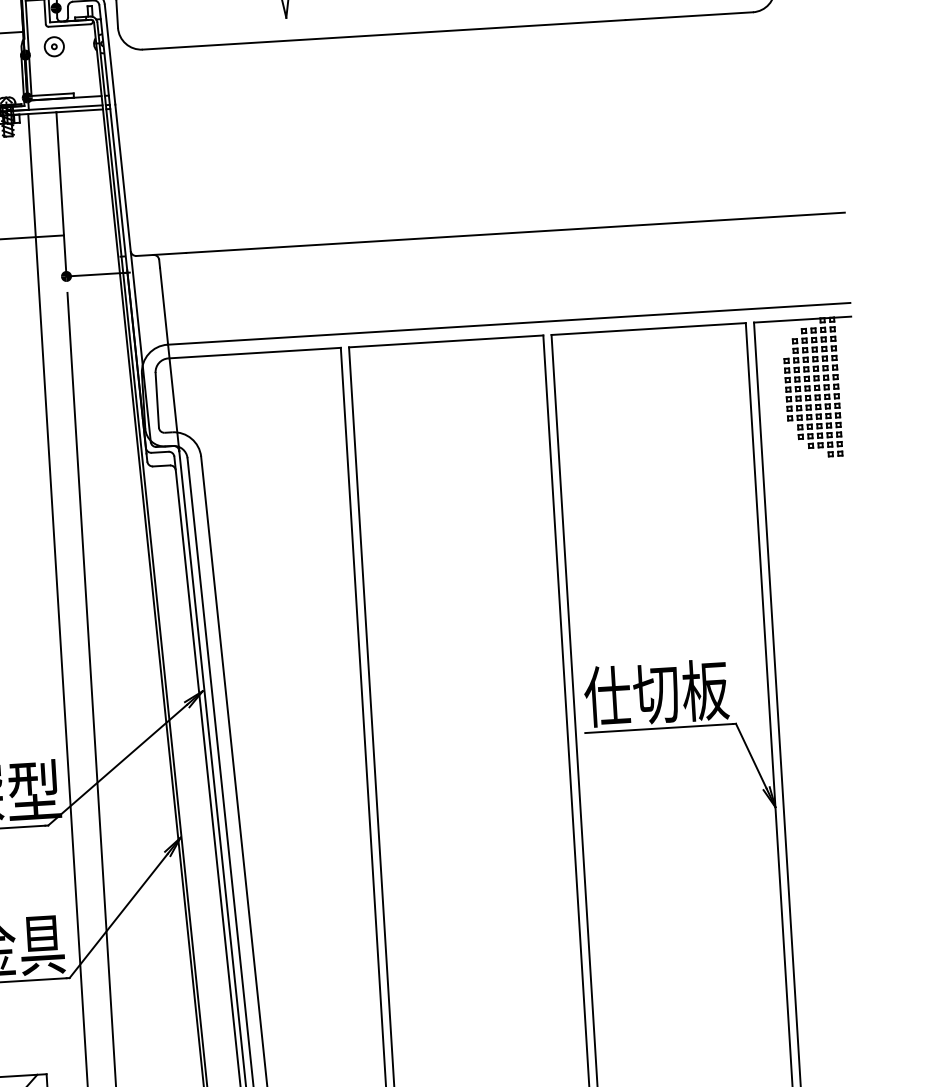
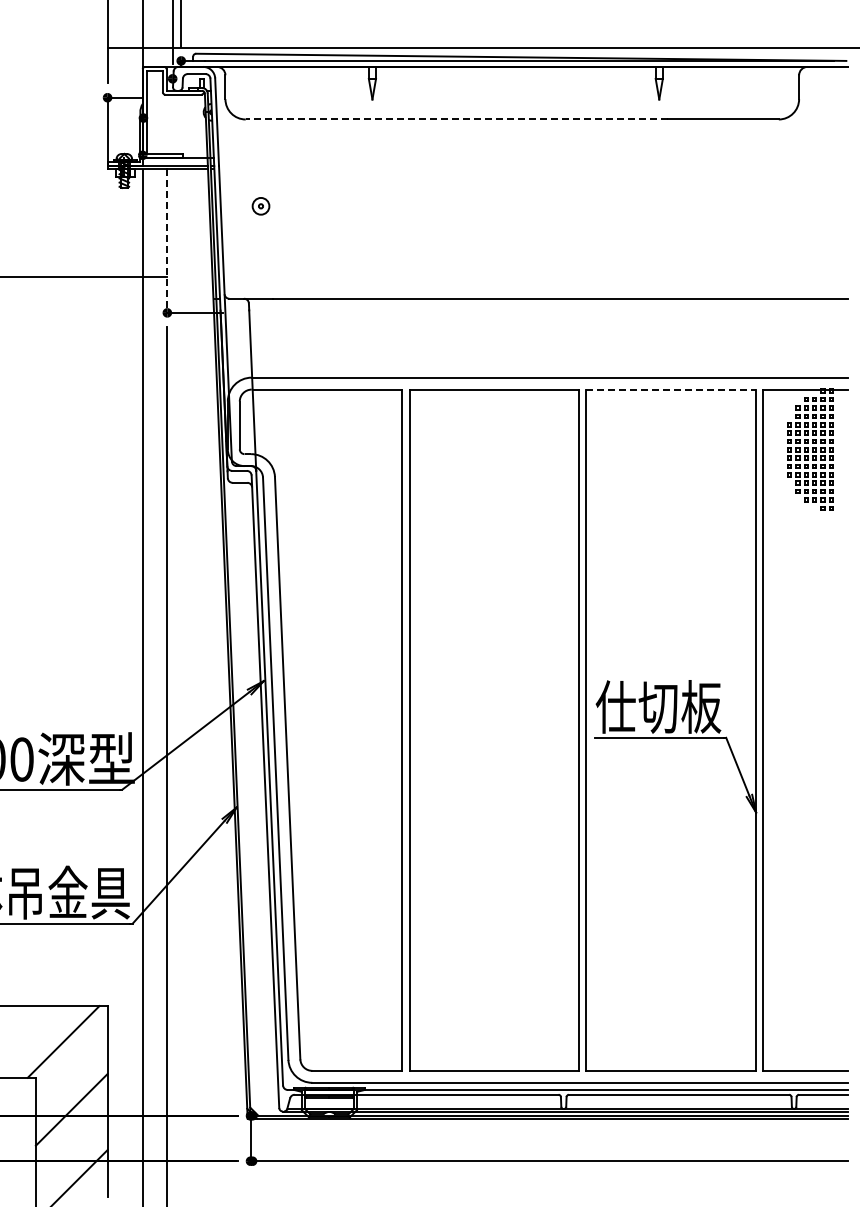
line: (383, 34) -> (456, 119), solid -> dashed
part: (53, 47) -> (260, 206), moved
line: (61, 194) -> (167, 241), solid -> dashed
line: (648, 328) -> (671, 389), solid -> dashed

